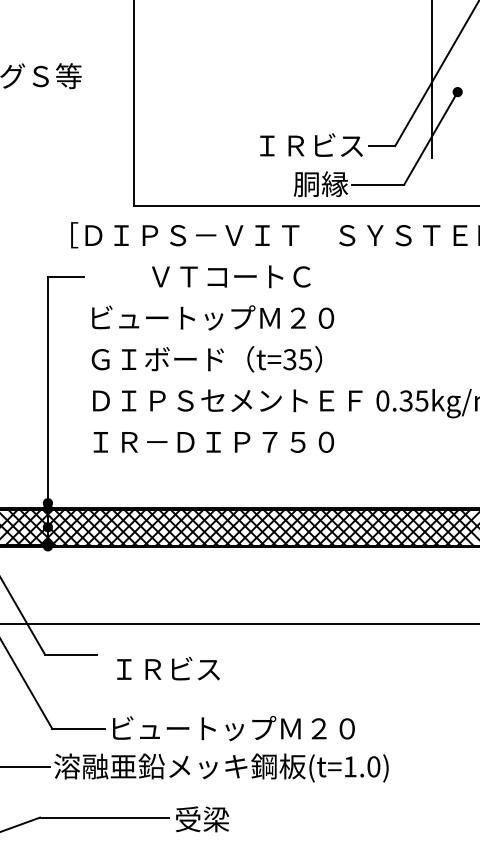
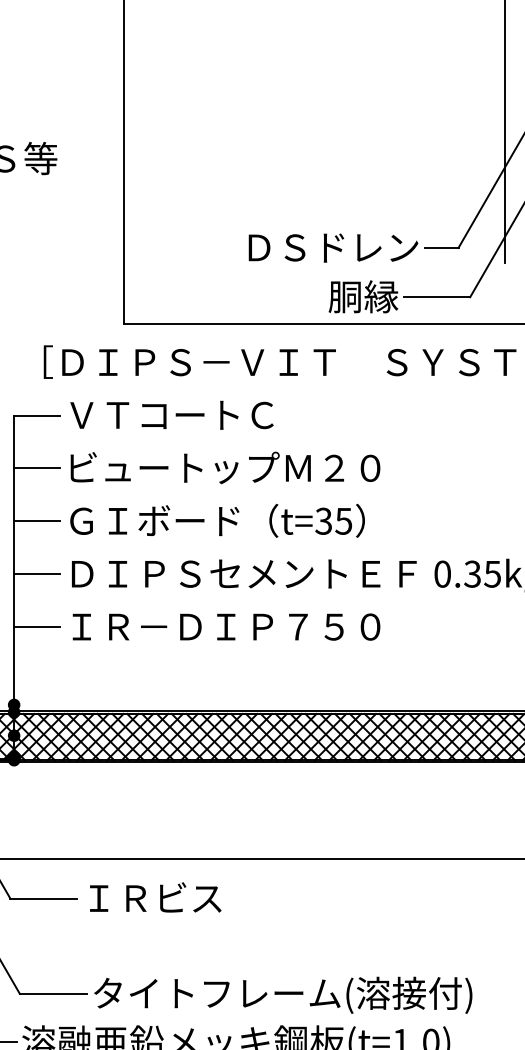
text: (297, 145) -> (333, 247), ＩＲビス -> ＤＳドレン
text: (231, 276) -> (172, 414), moved
line: (65, 318) -> (36, 468), added
line: (65, 359) -> (36, 521), added
line: (65, 401) -> (36, 574), added
line: (65, 442) -> (36, 627), added
text: (168, 668) -> (155, 897), moved
text: (257, 729) -> (282, 994), ビュートップＭ２０ -> タイトフレーム(溶接付)

